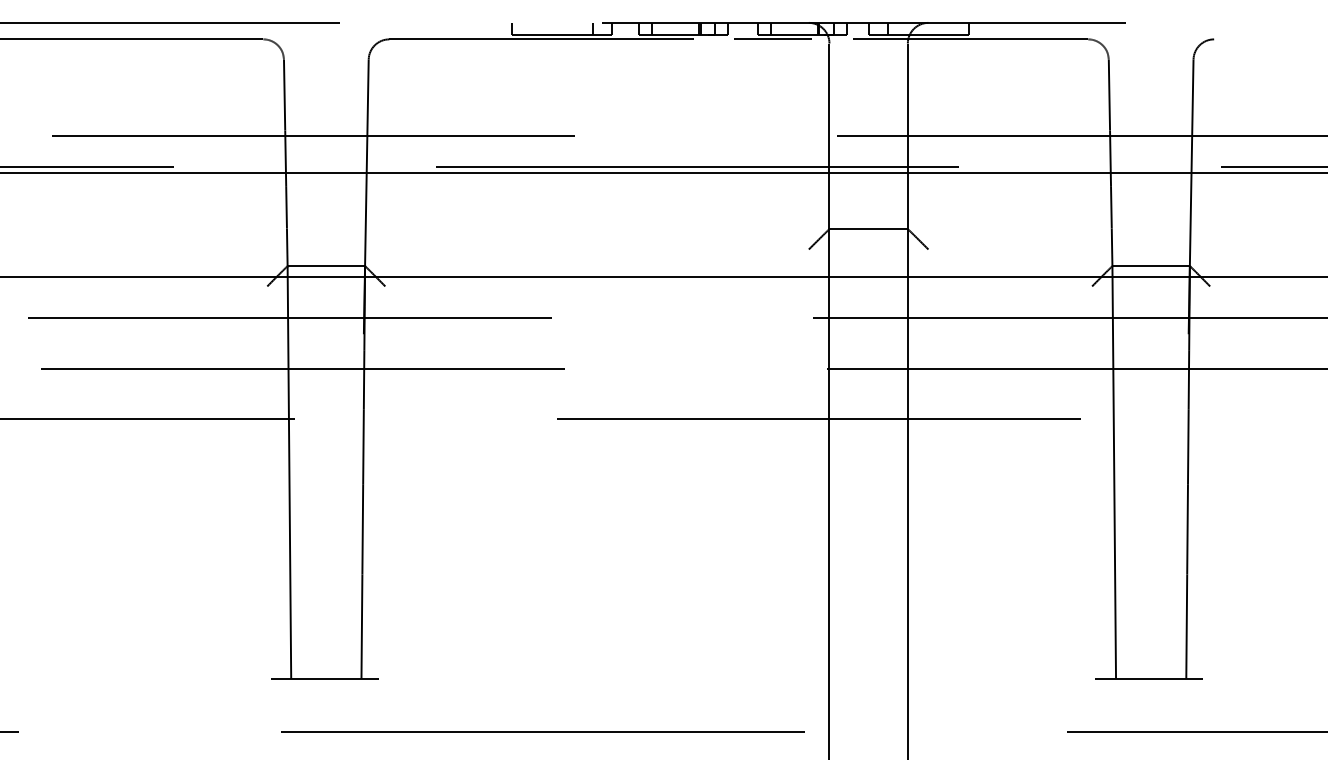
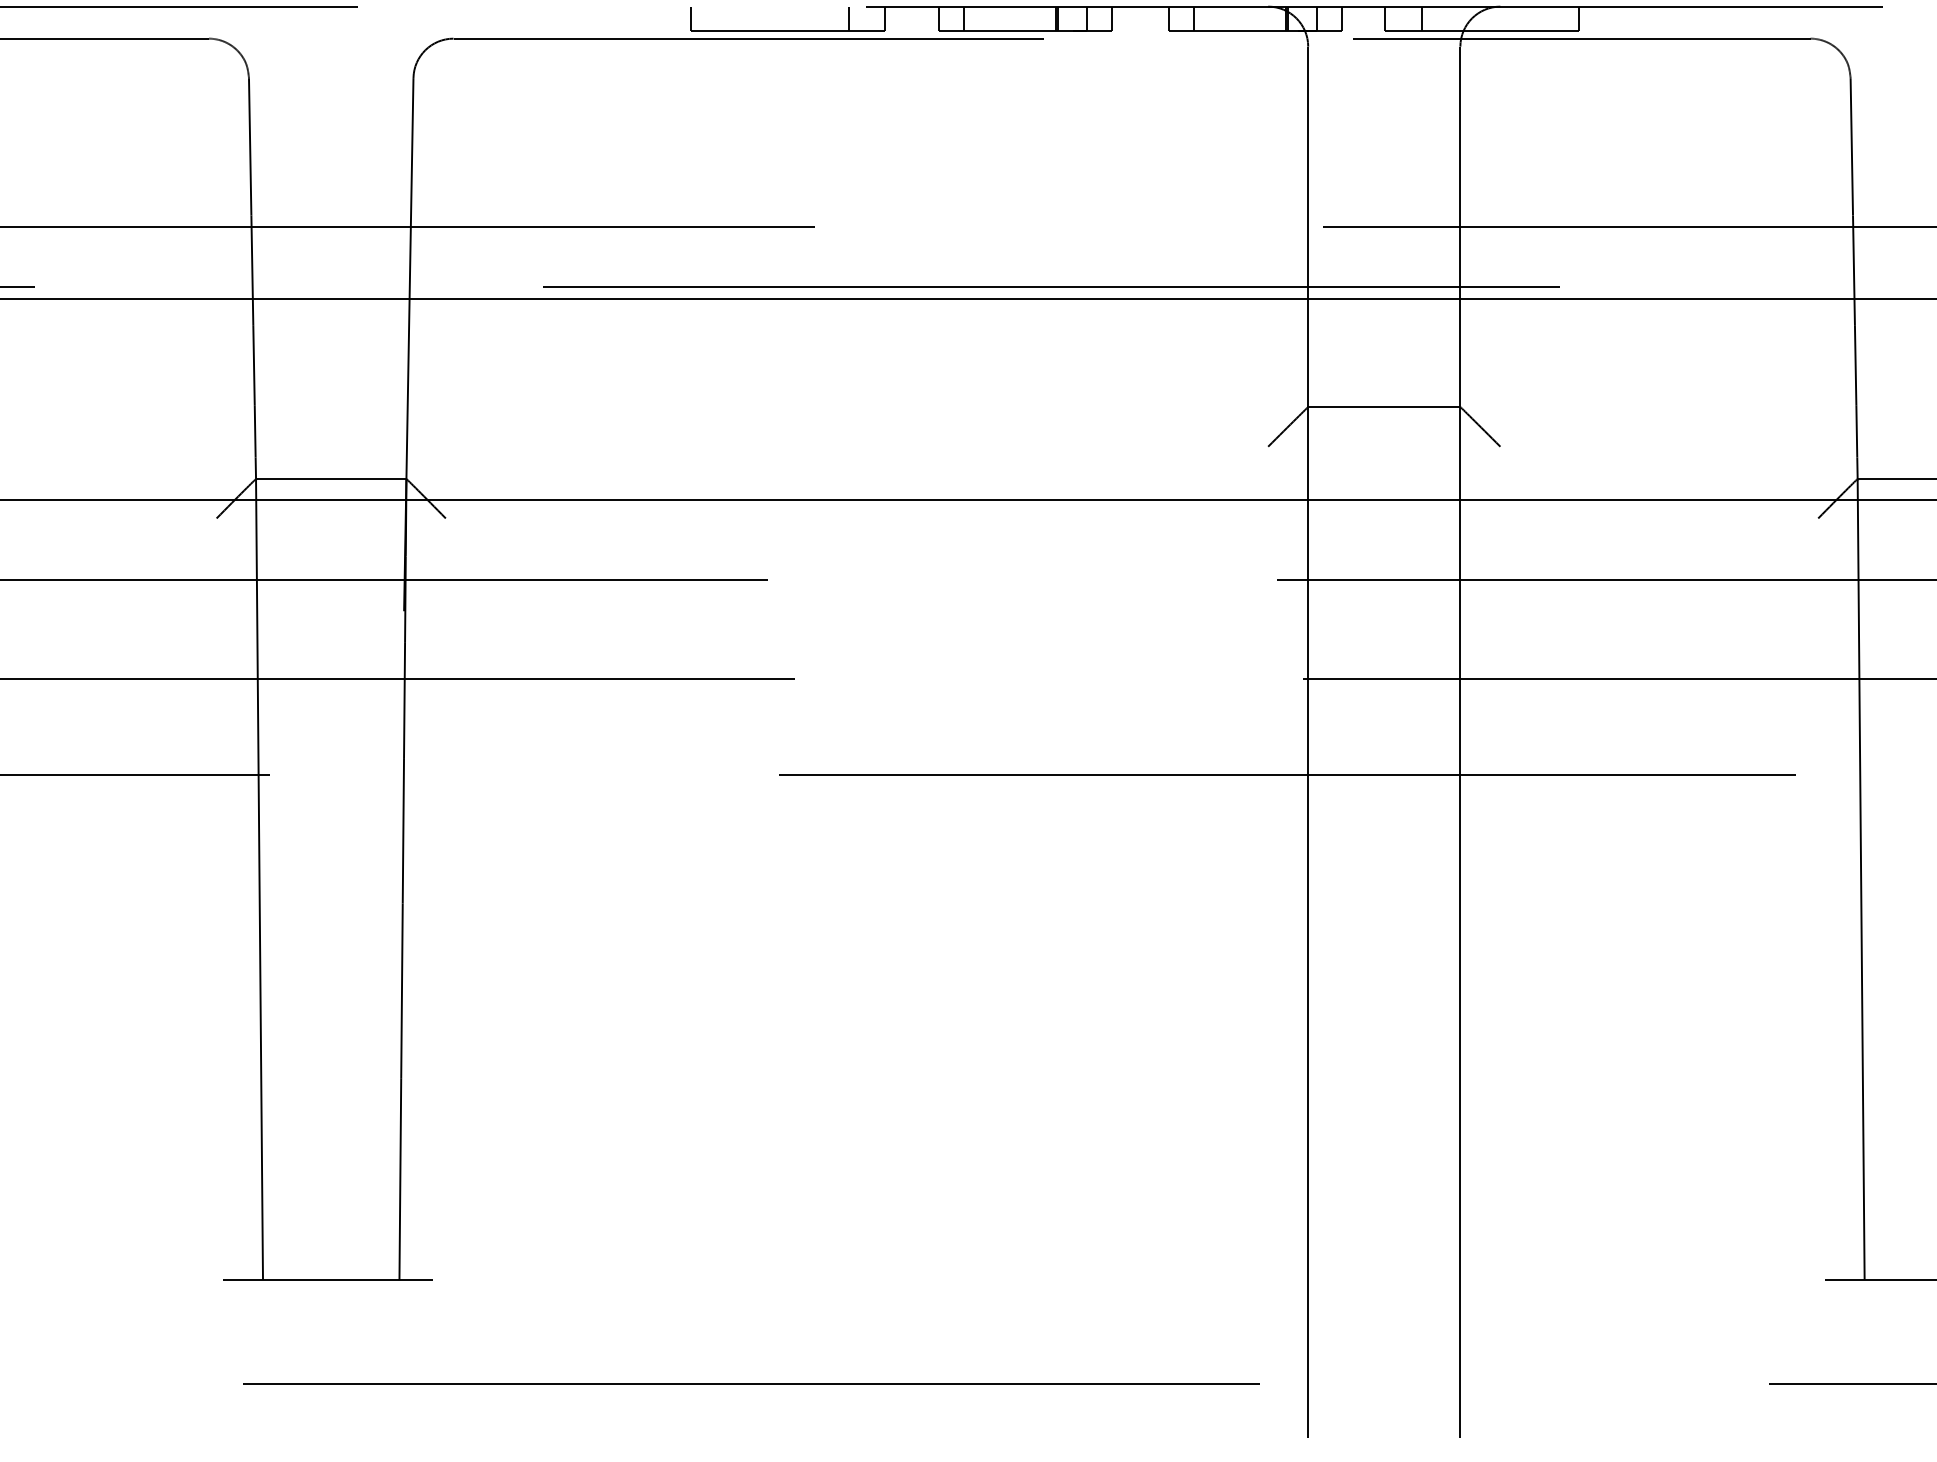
line: (772, 39) -> (1197, 38), removed

